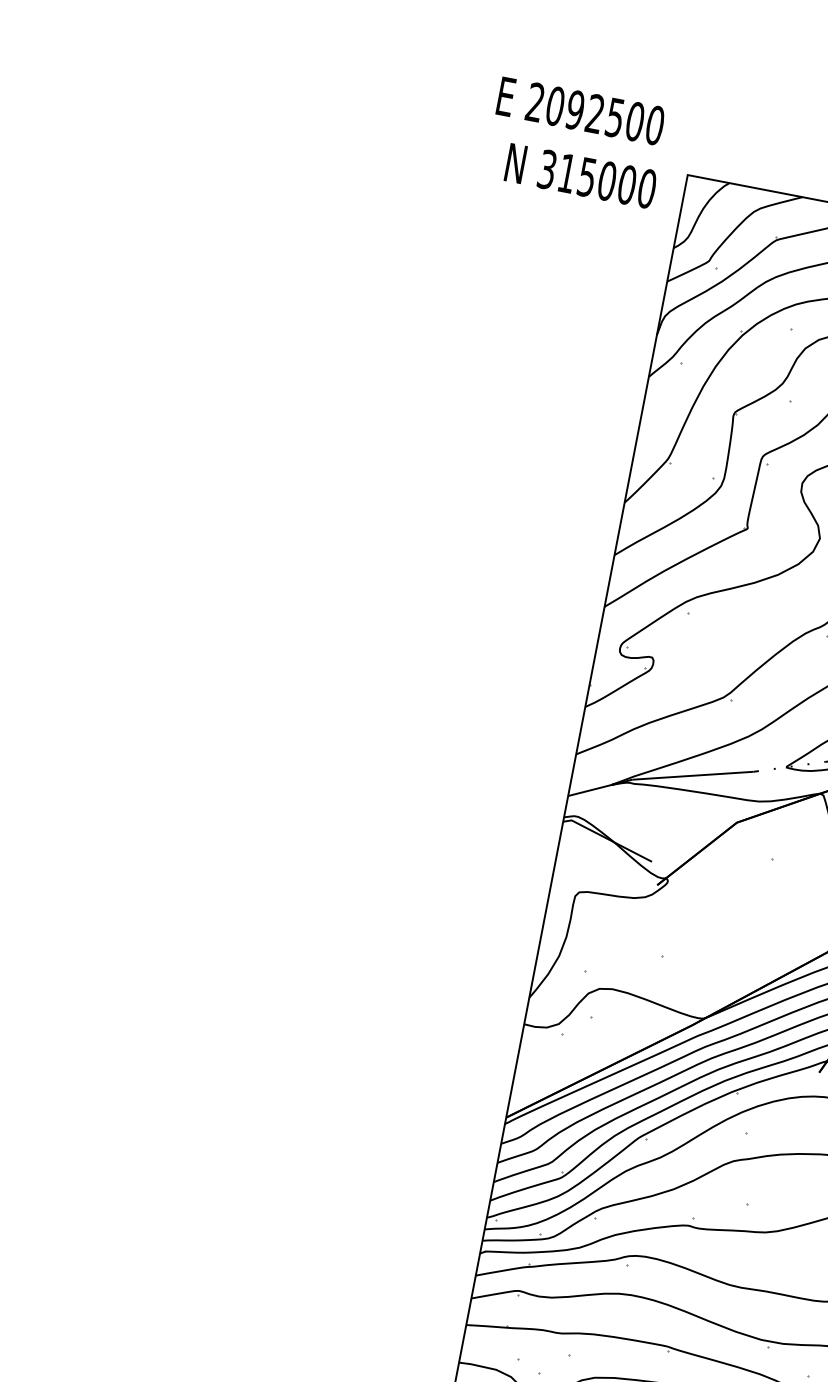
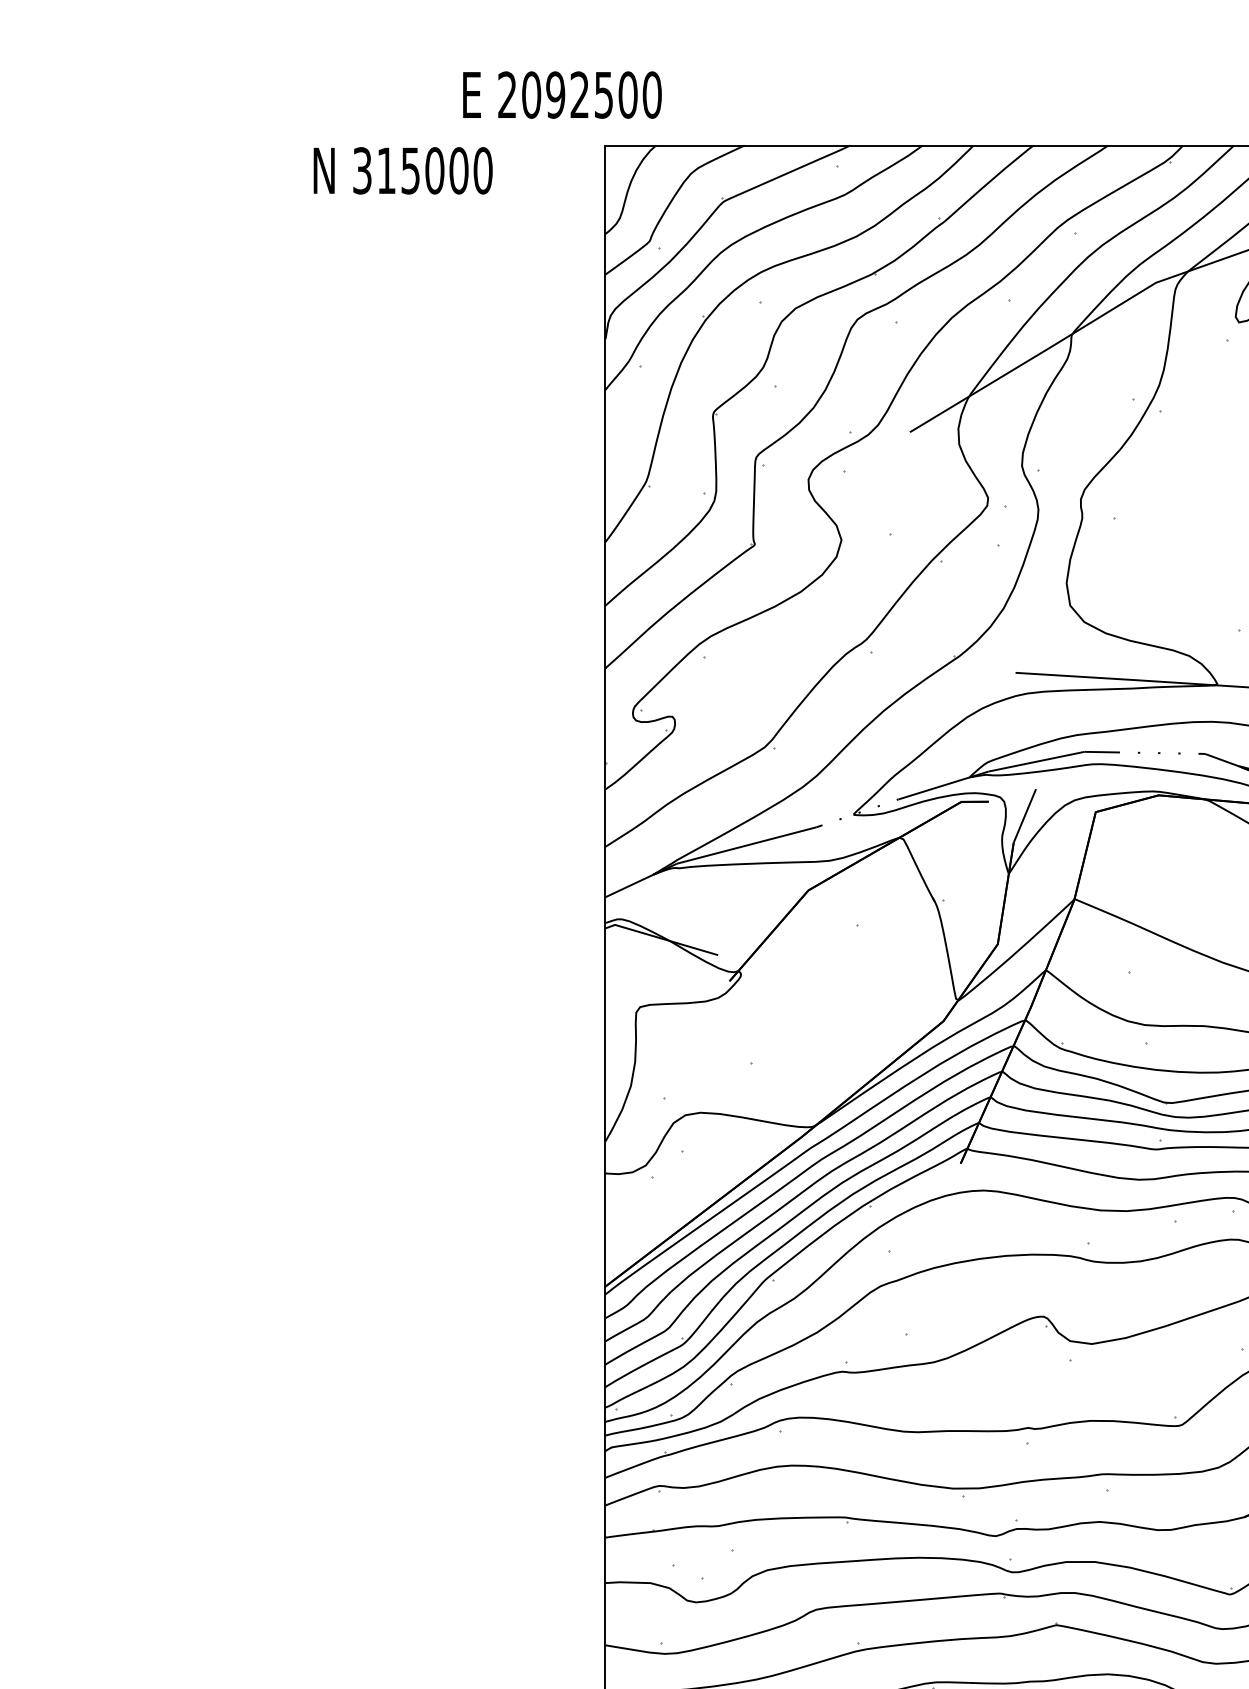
text: (581, 110) -> (562, 94), moved
text: (580, 175) -> (402, 170), moved

